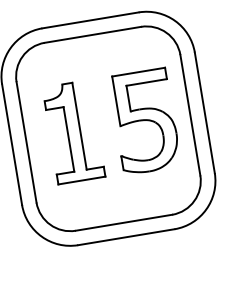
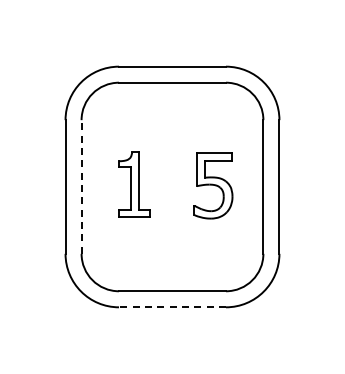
part: (145, 121) -> (213, 185), size x0.6
part: (73, 132) -> (134, 184), size x0.6
line: (26, 142) -> (81, 187), solid -> dashed
line: (126, 237) -> (172, 307), solid -> dashed

